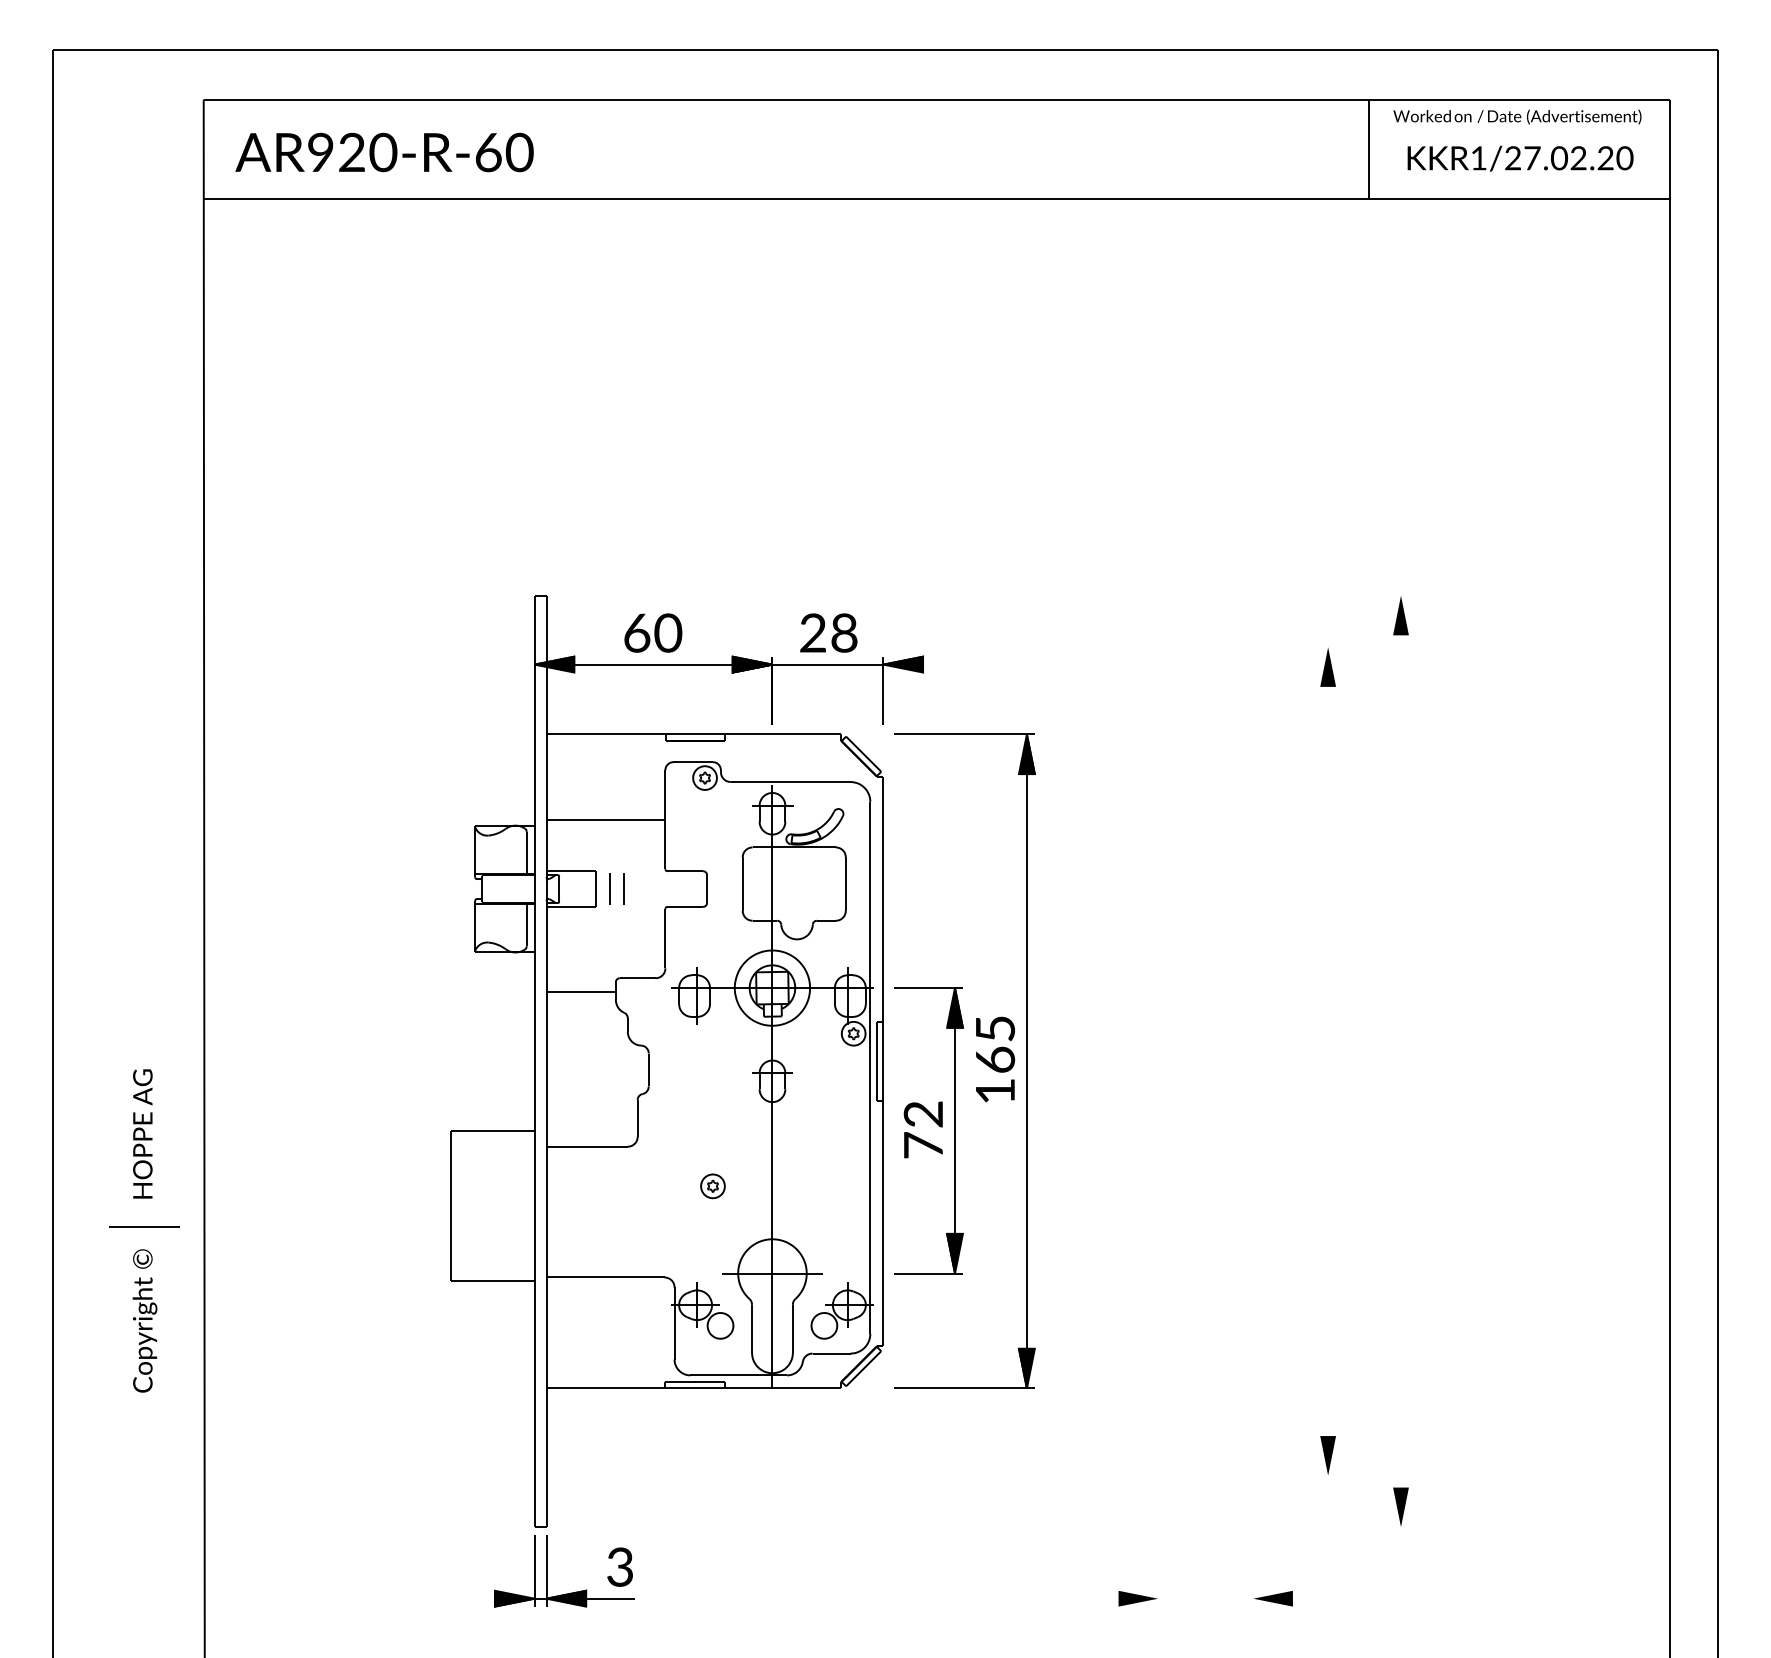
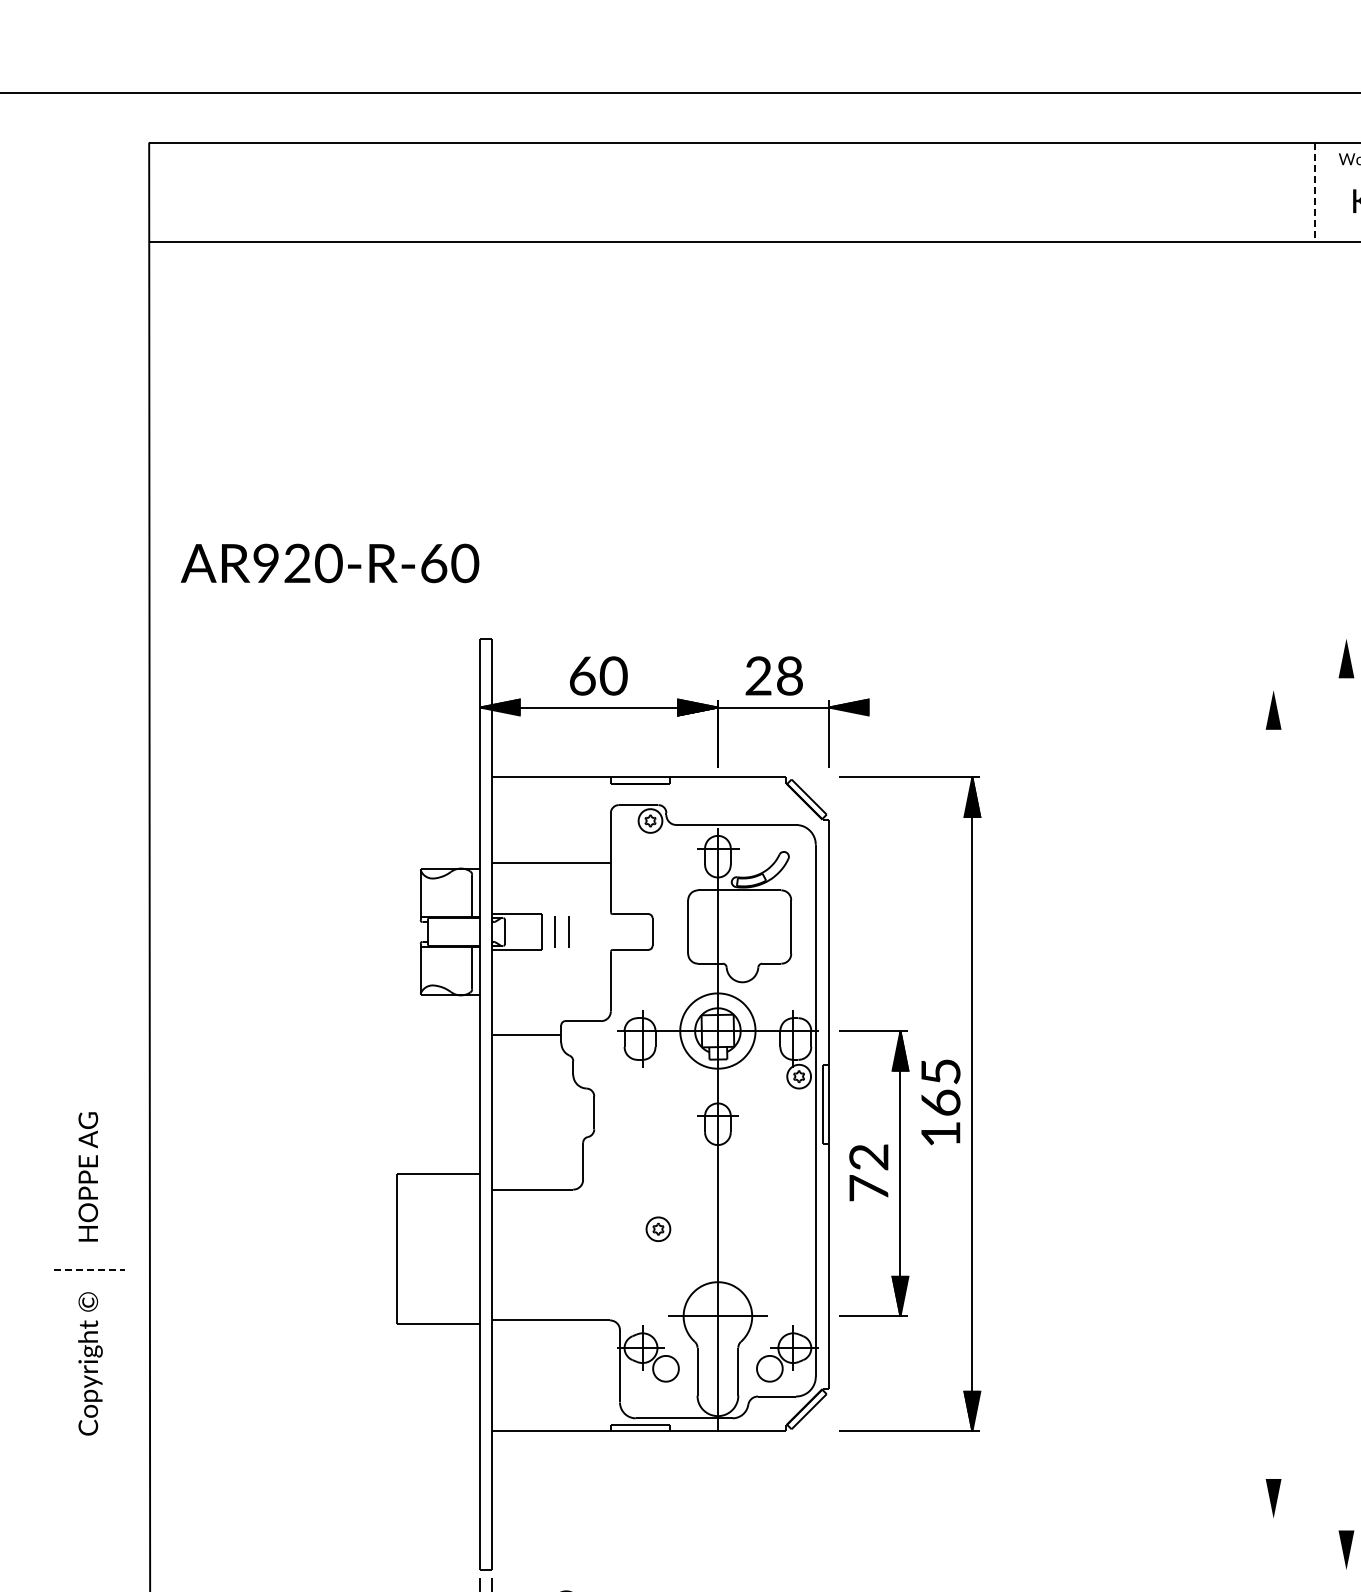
line: (1369, 149) -> (1314, 192), solid -> dashed
text: (384, 152) -> (329, 563), moved
line: (144, 1226) -> (89, 1269), solid -> dashed

